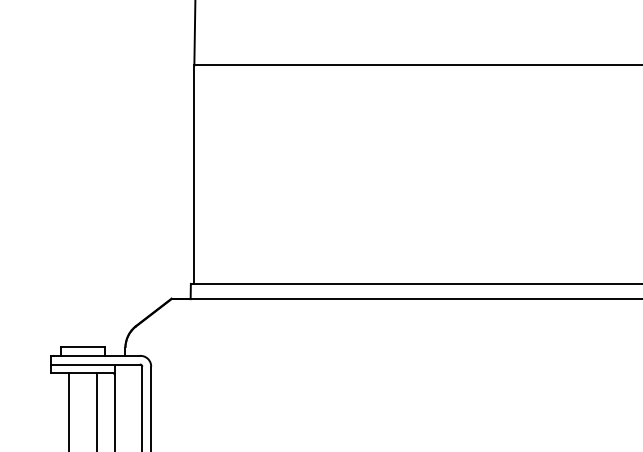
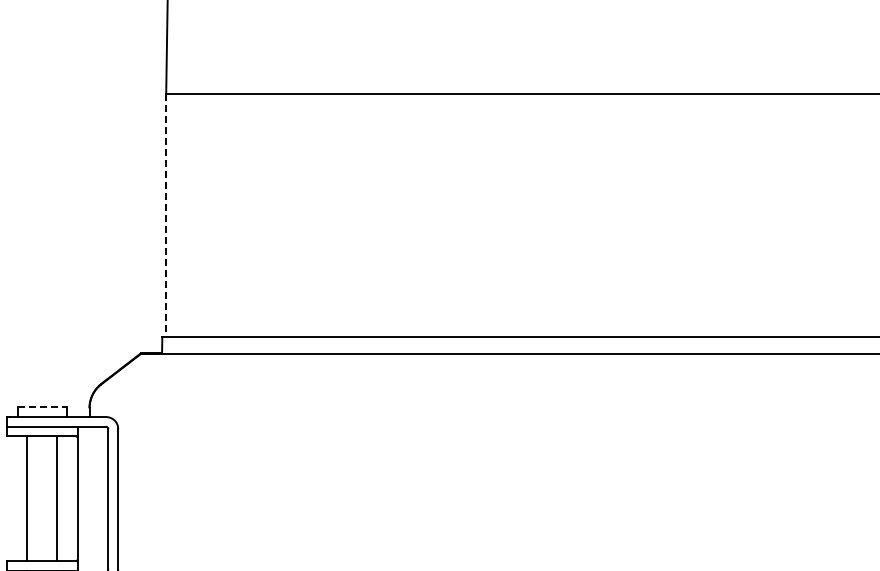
line: (194, 174) -> (166, 215), solid -> dashed
line: (83, 346) -> (42, 406), solid -> dashed

